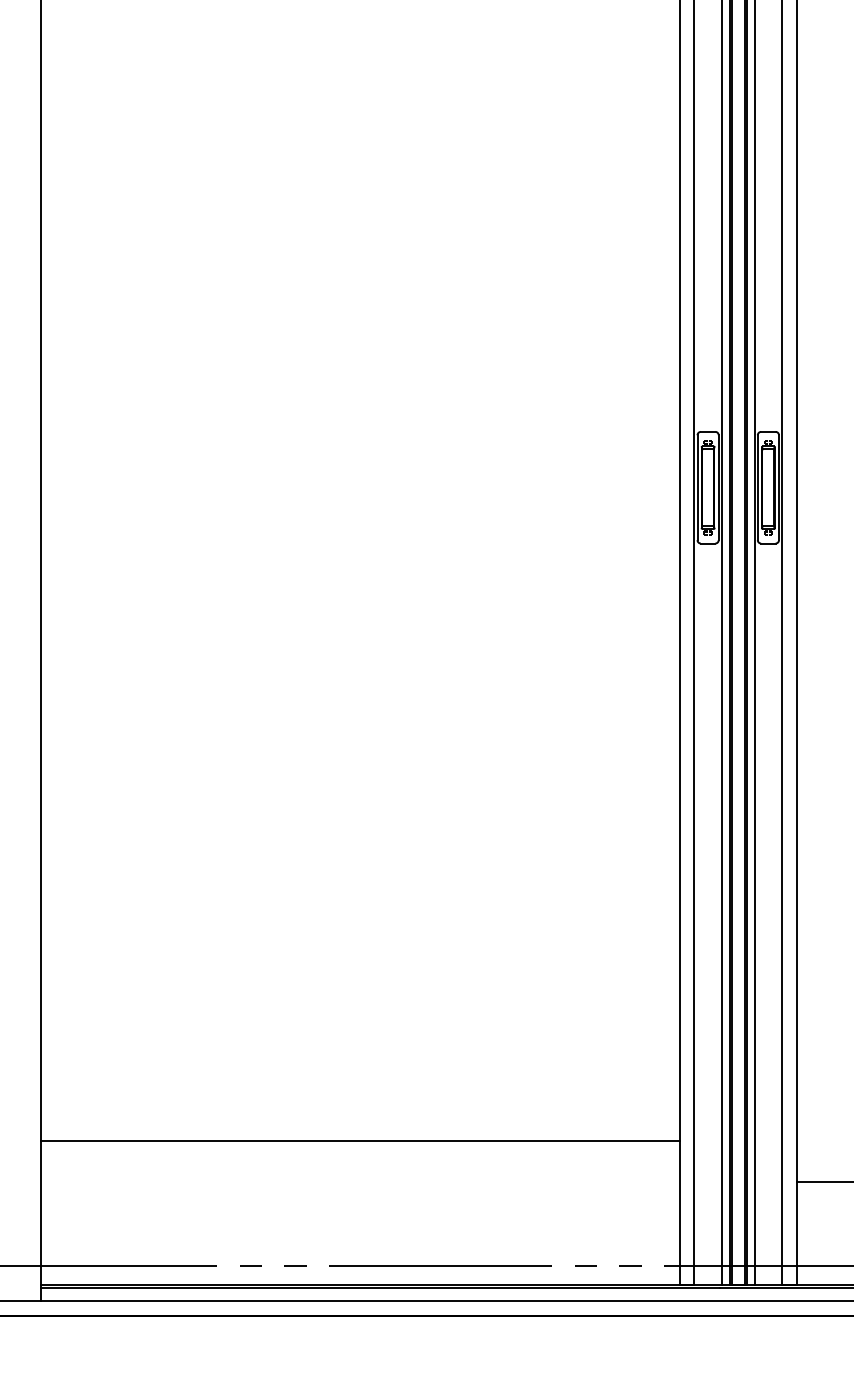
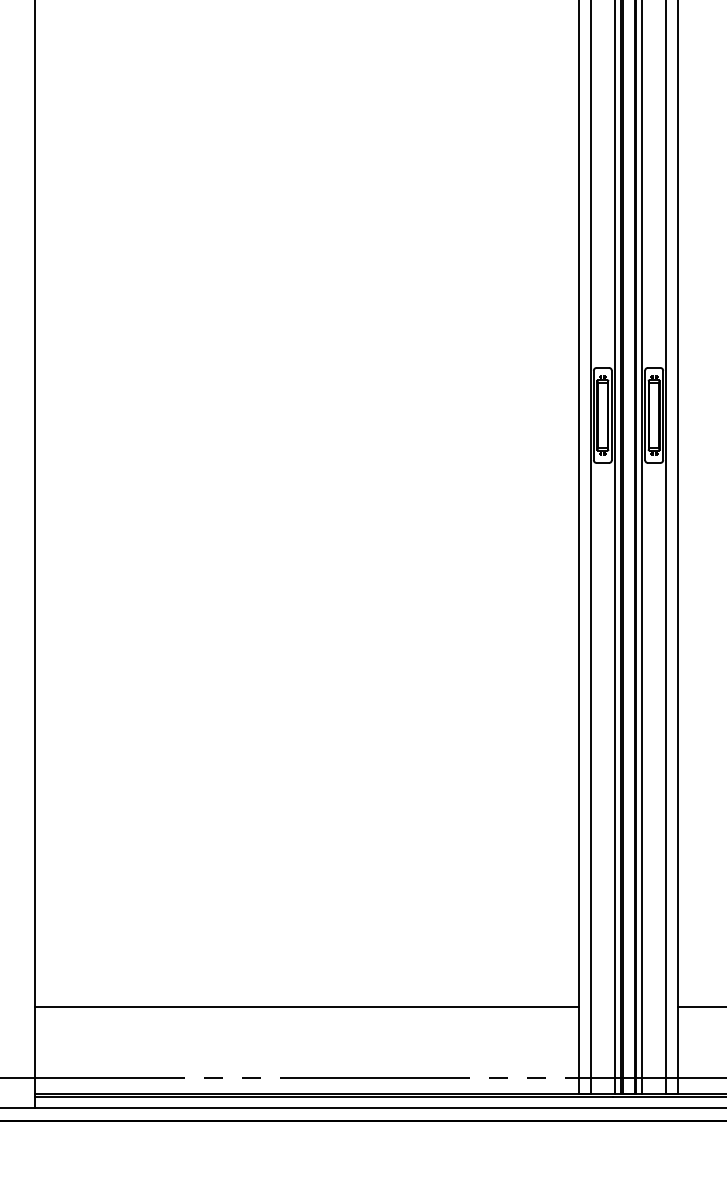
line: (360, 1141) -> (306, 1007), moved

